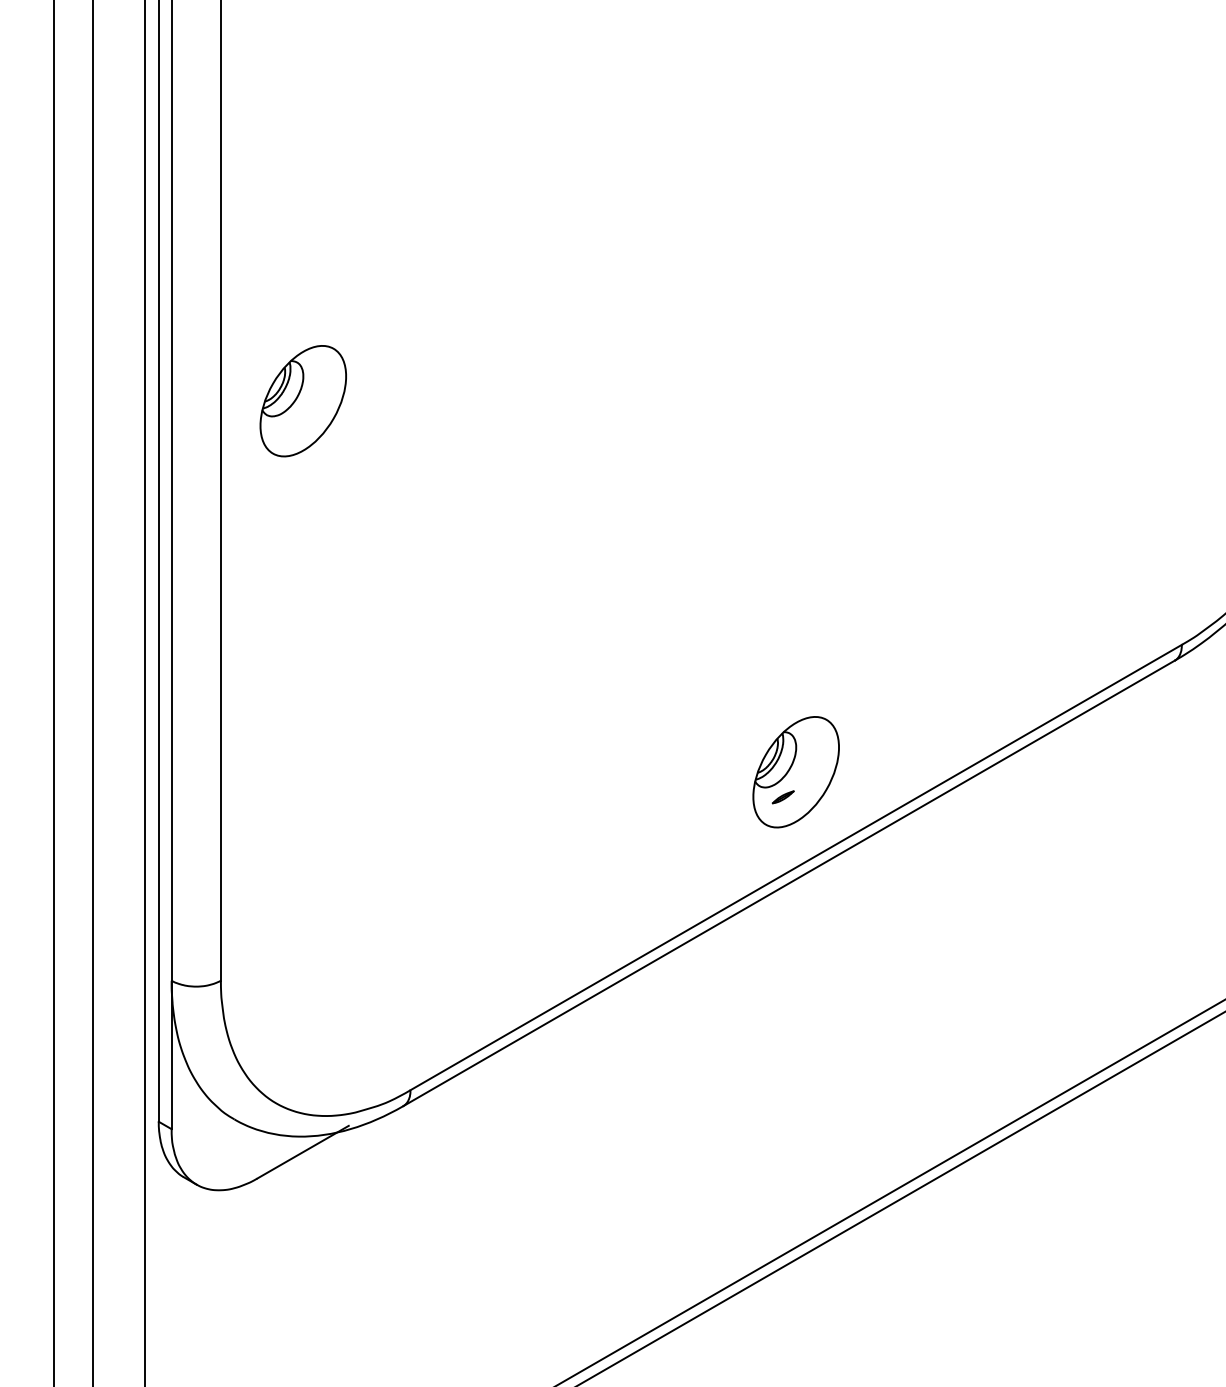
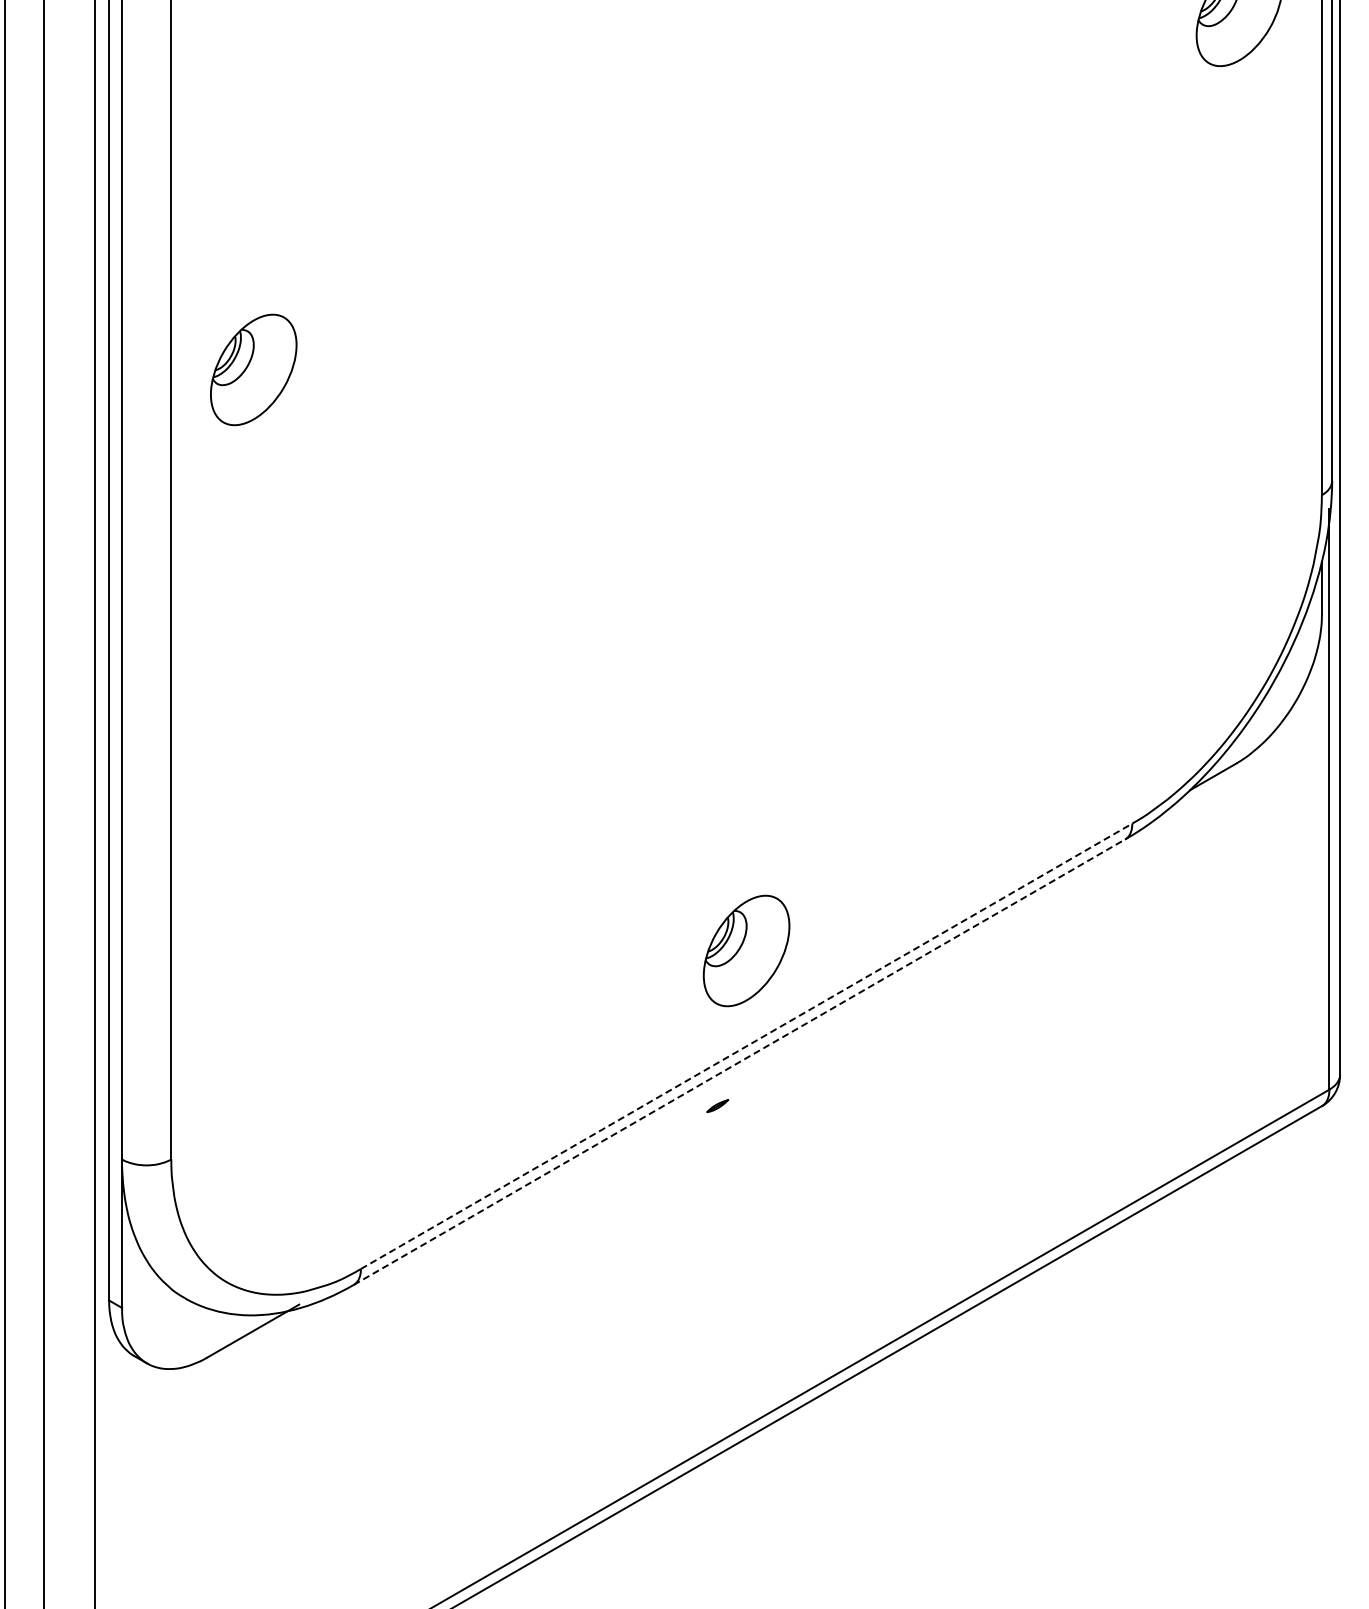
part: (303, 400) -> (253, 369), moved
part: (783, 796) -> (717, 1105), moved
line: (797, 867) -> (747, 1046), solid -> dashed
line: (789, 882) -> (739, 1061), solid -> dashed

